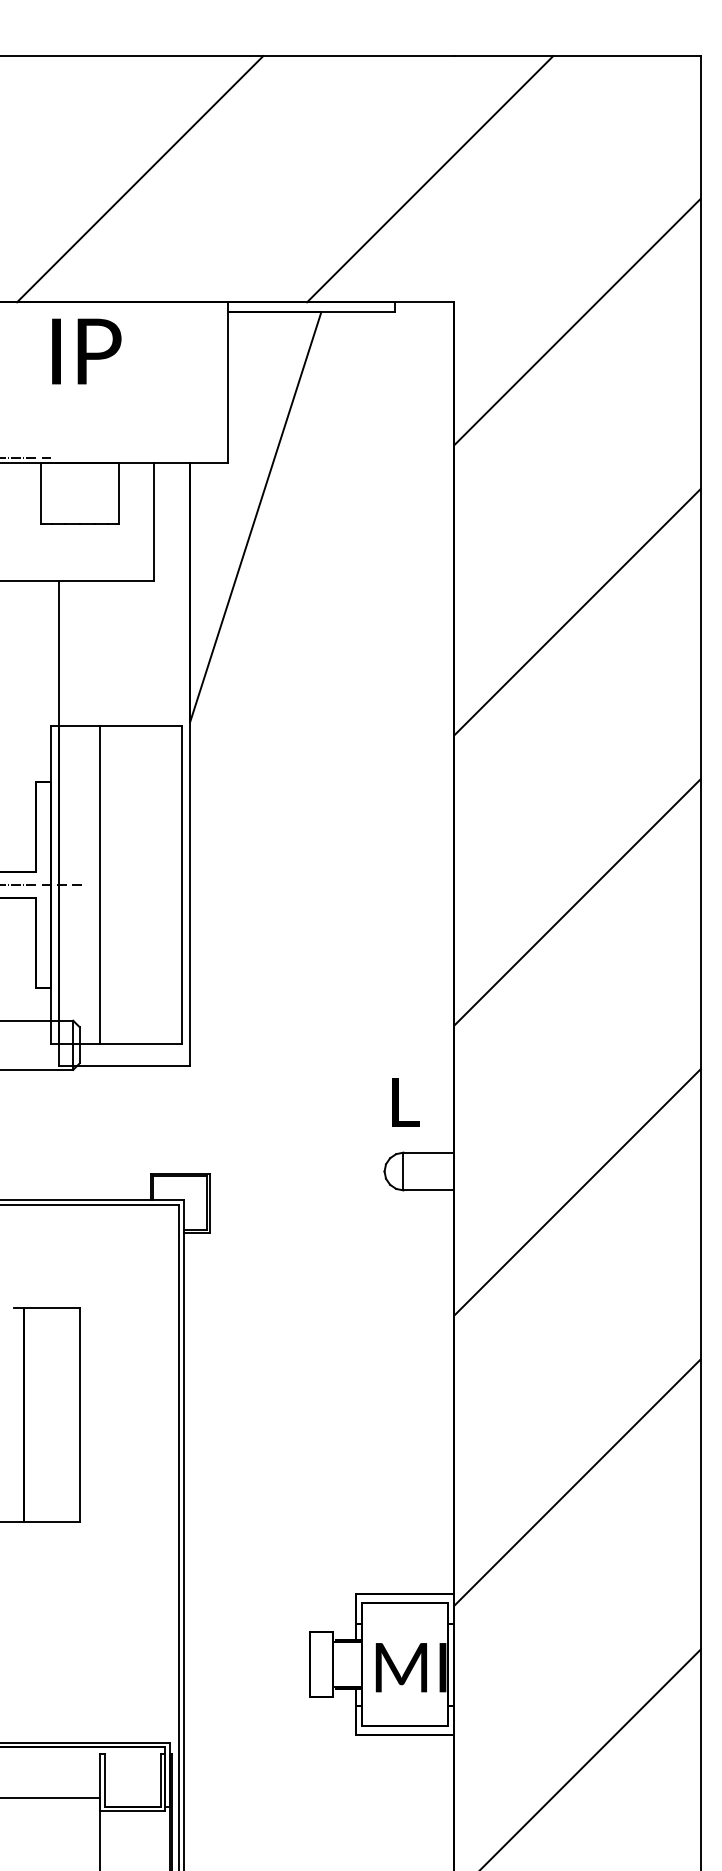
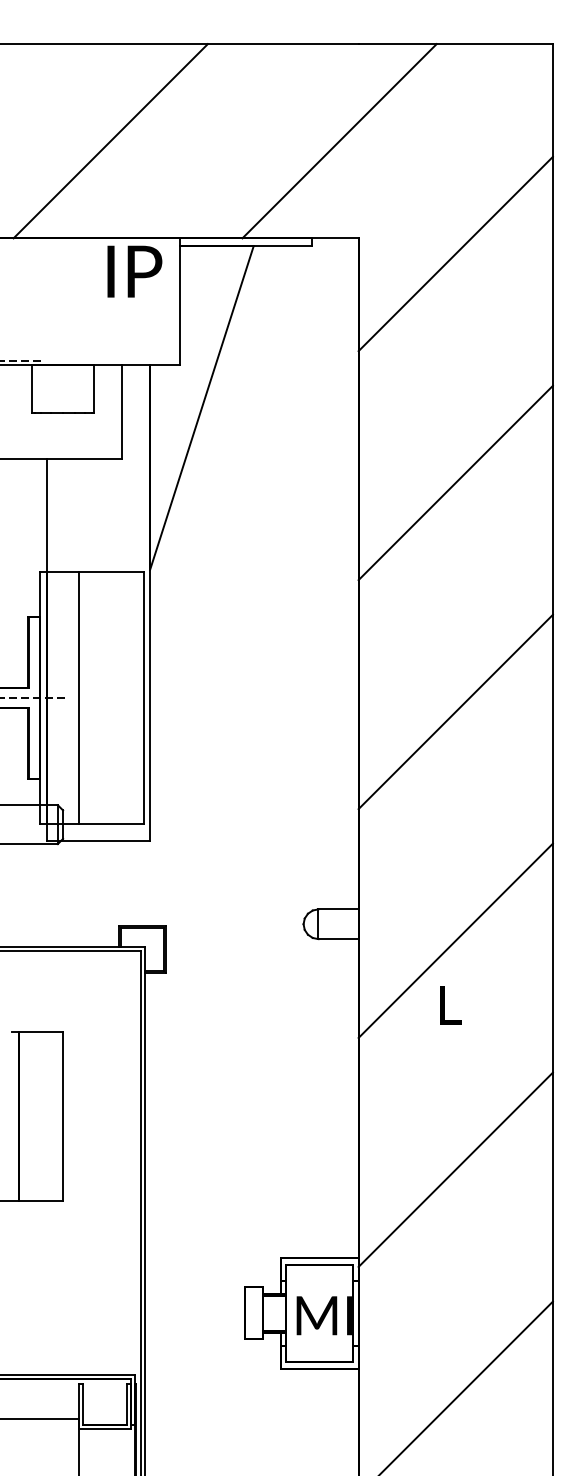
text: (86, 351) -> (134, 271), moved
text: (405, 1102) -> (450, 1005), moved

